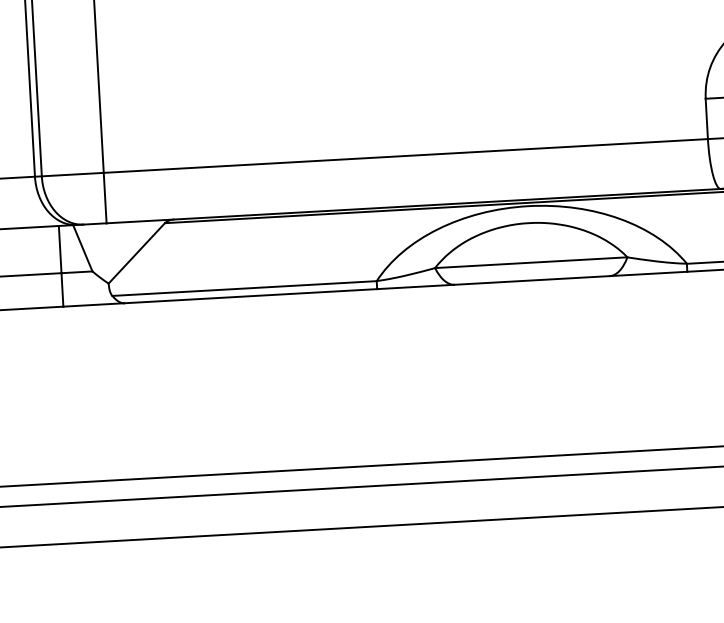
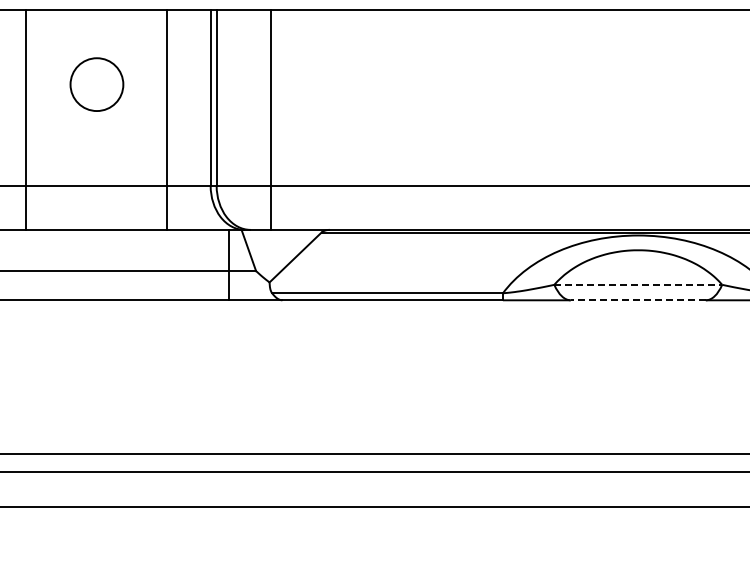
line: (531, 262) -> (638, 284), solid -> dashed
line: (532, 280) -> (638, 300), solid -> dashed

